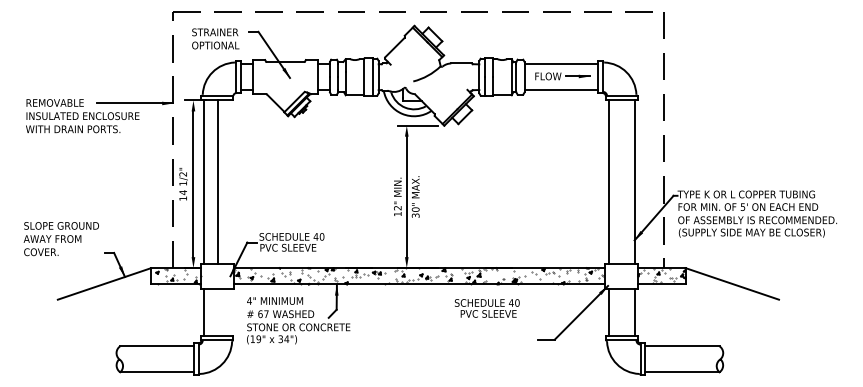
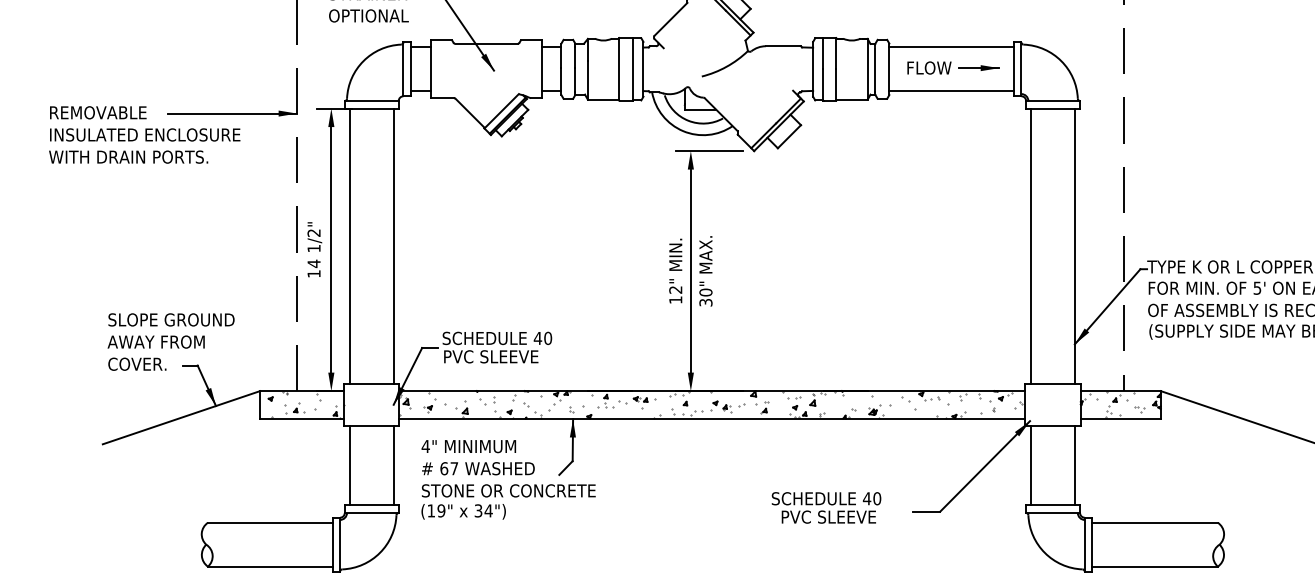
line: (218, 182) -> (393, 246), moved
text: (60, 239) -> (169, 342), moved
text: (486, 308) -> (825, 507), moved
line: (230, 311) -> (393, 464), added

